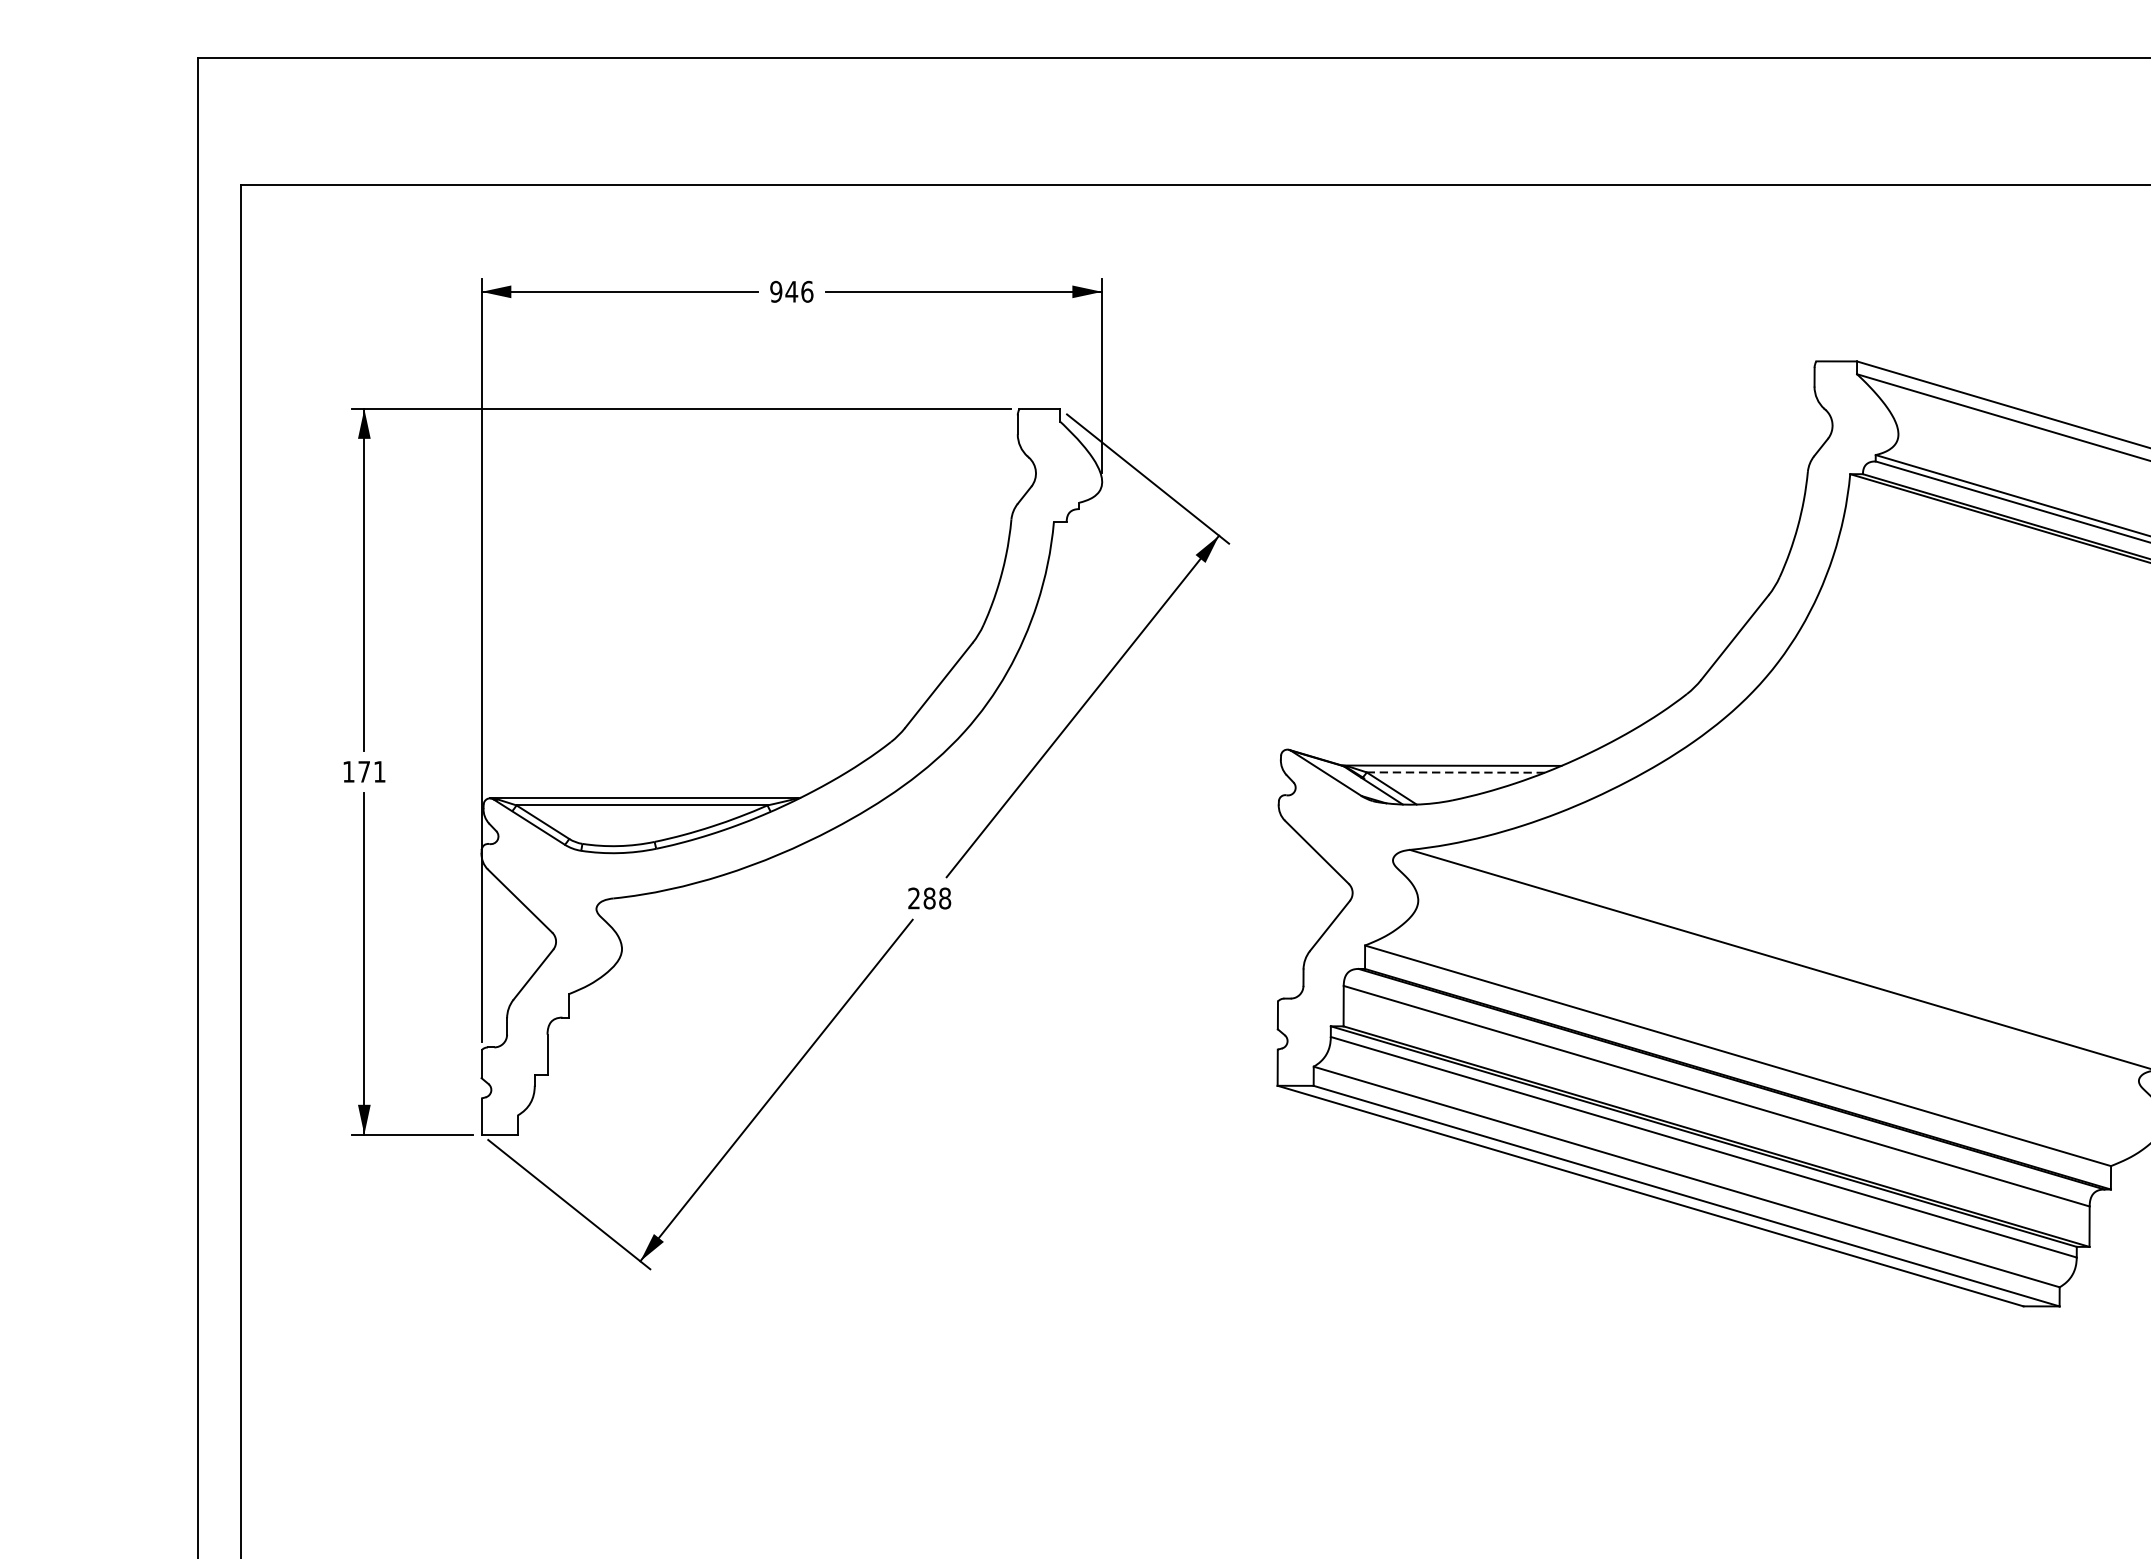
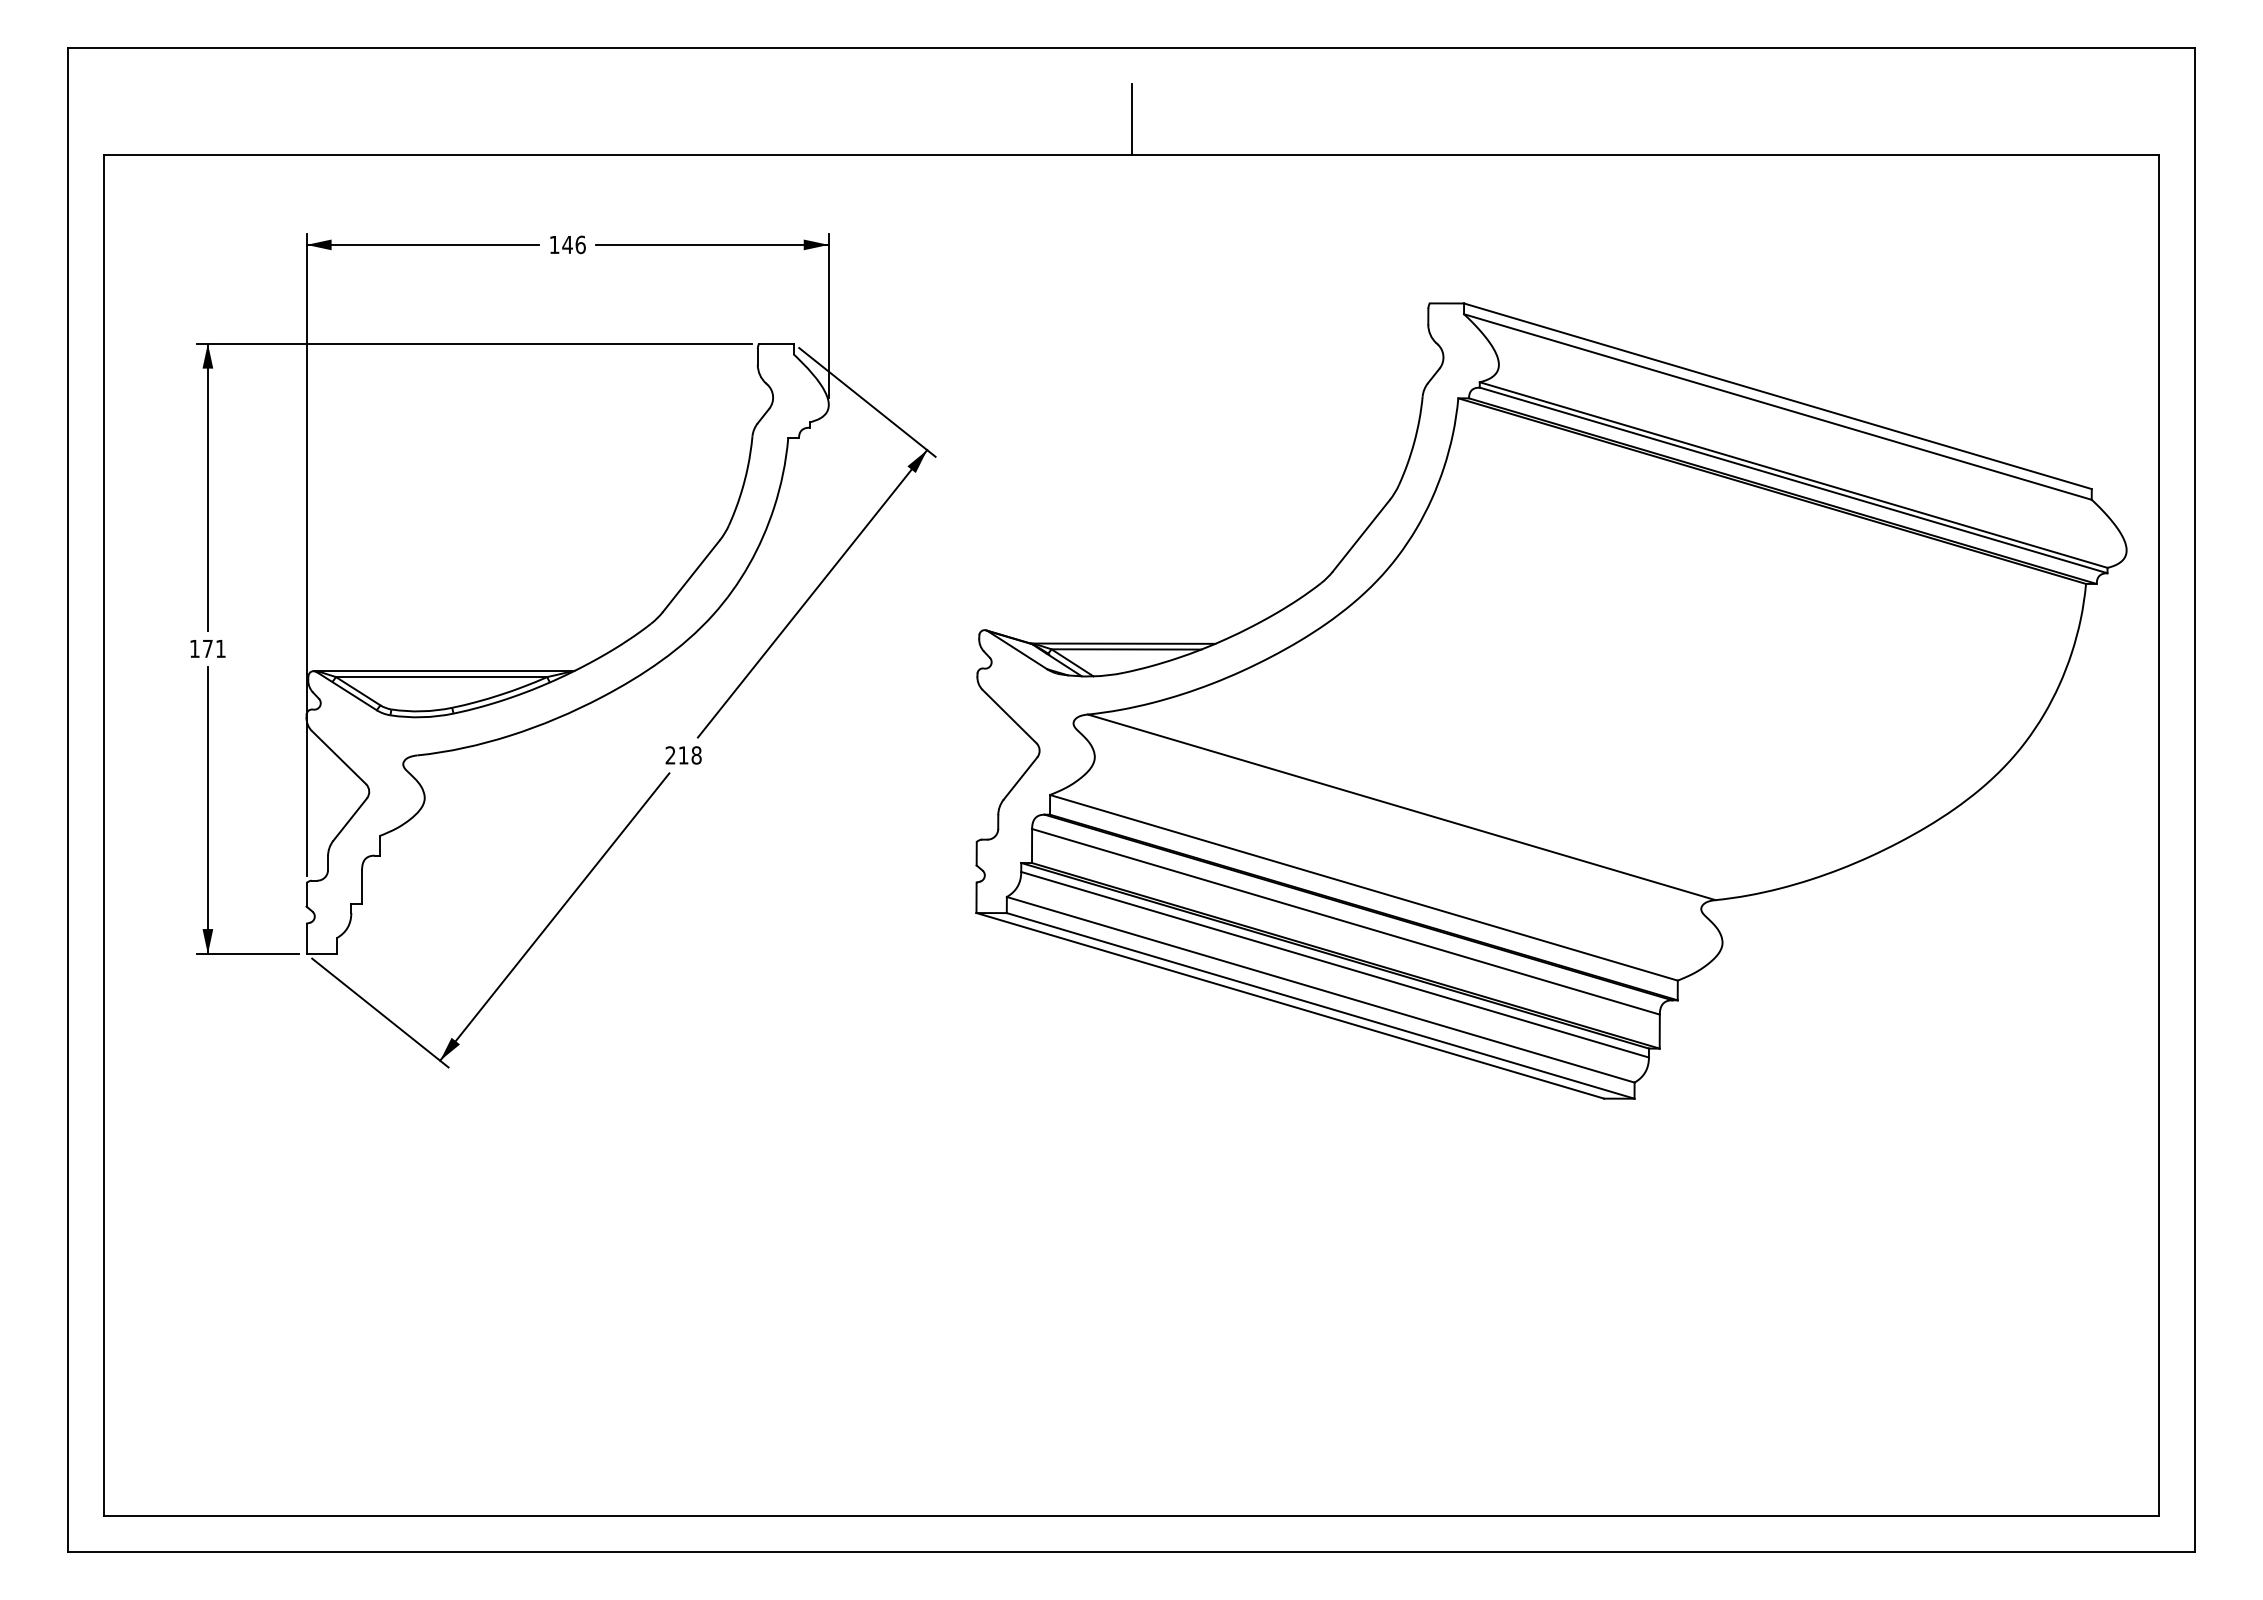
line: (1461, 142) -> (1131, 119), added
text: (776, 291) -> (554, 244), 946 -> 146
line: (1455, 772) -> (1126, 649), dashed -> solid
text: (929, 898) -> (683, 755), 288 -> 218

